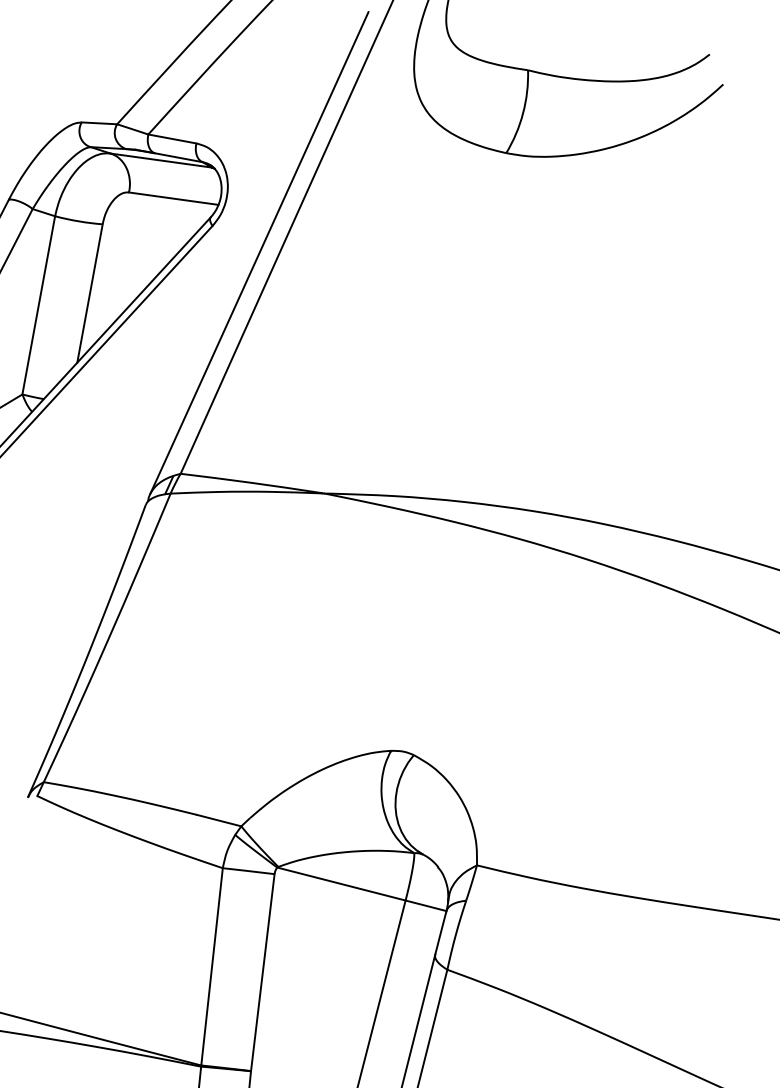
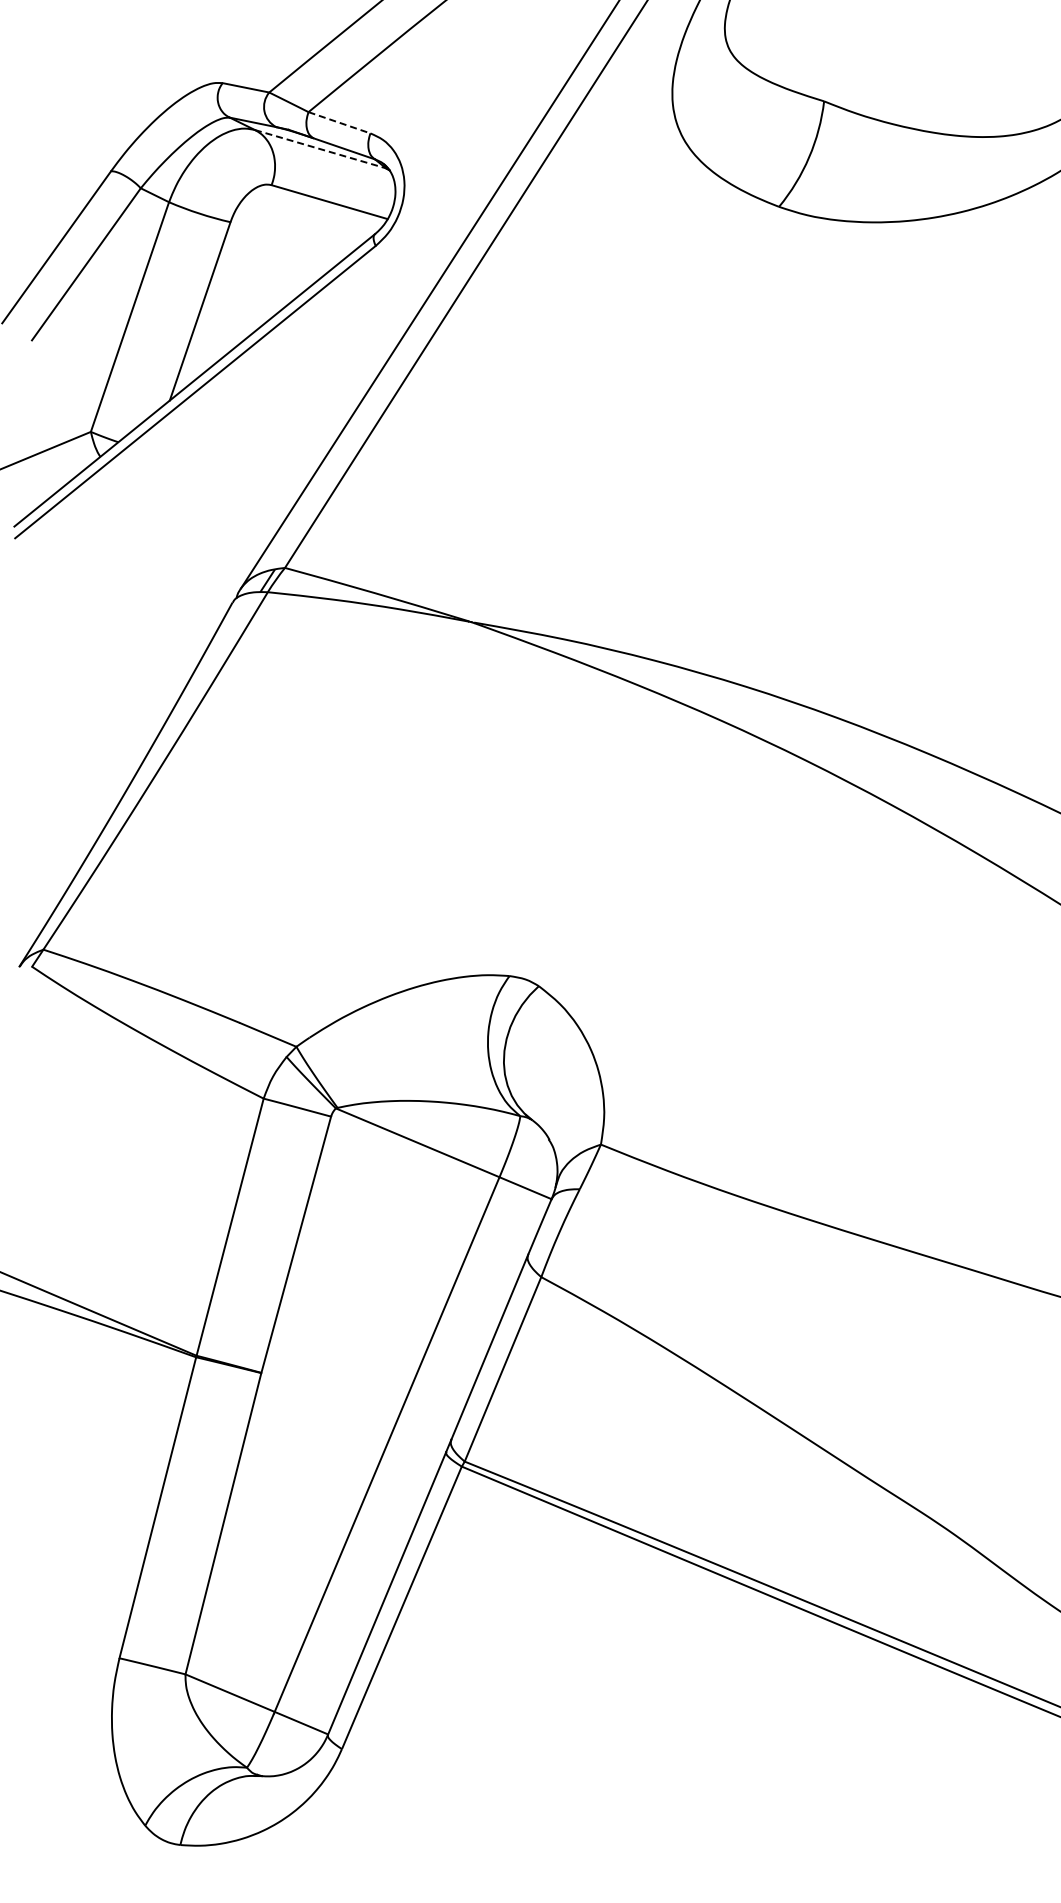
line: (172, 138) -> (339, 122), solid -> dashed
line: (161, 160) -> (321, 149), solid -> dashed

